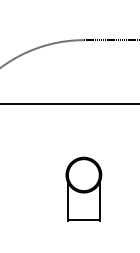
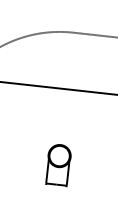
part: (83, 188) -> (58, 164), size x0.71

